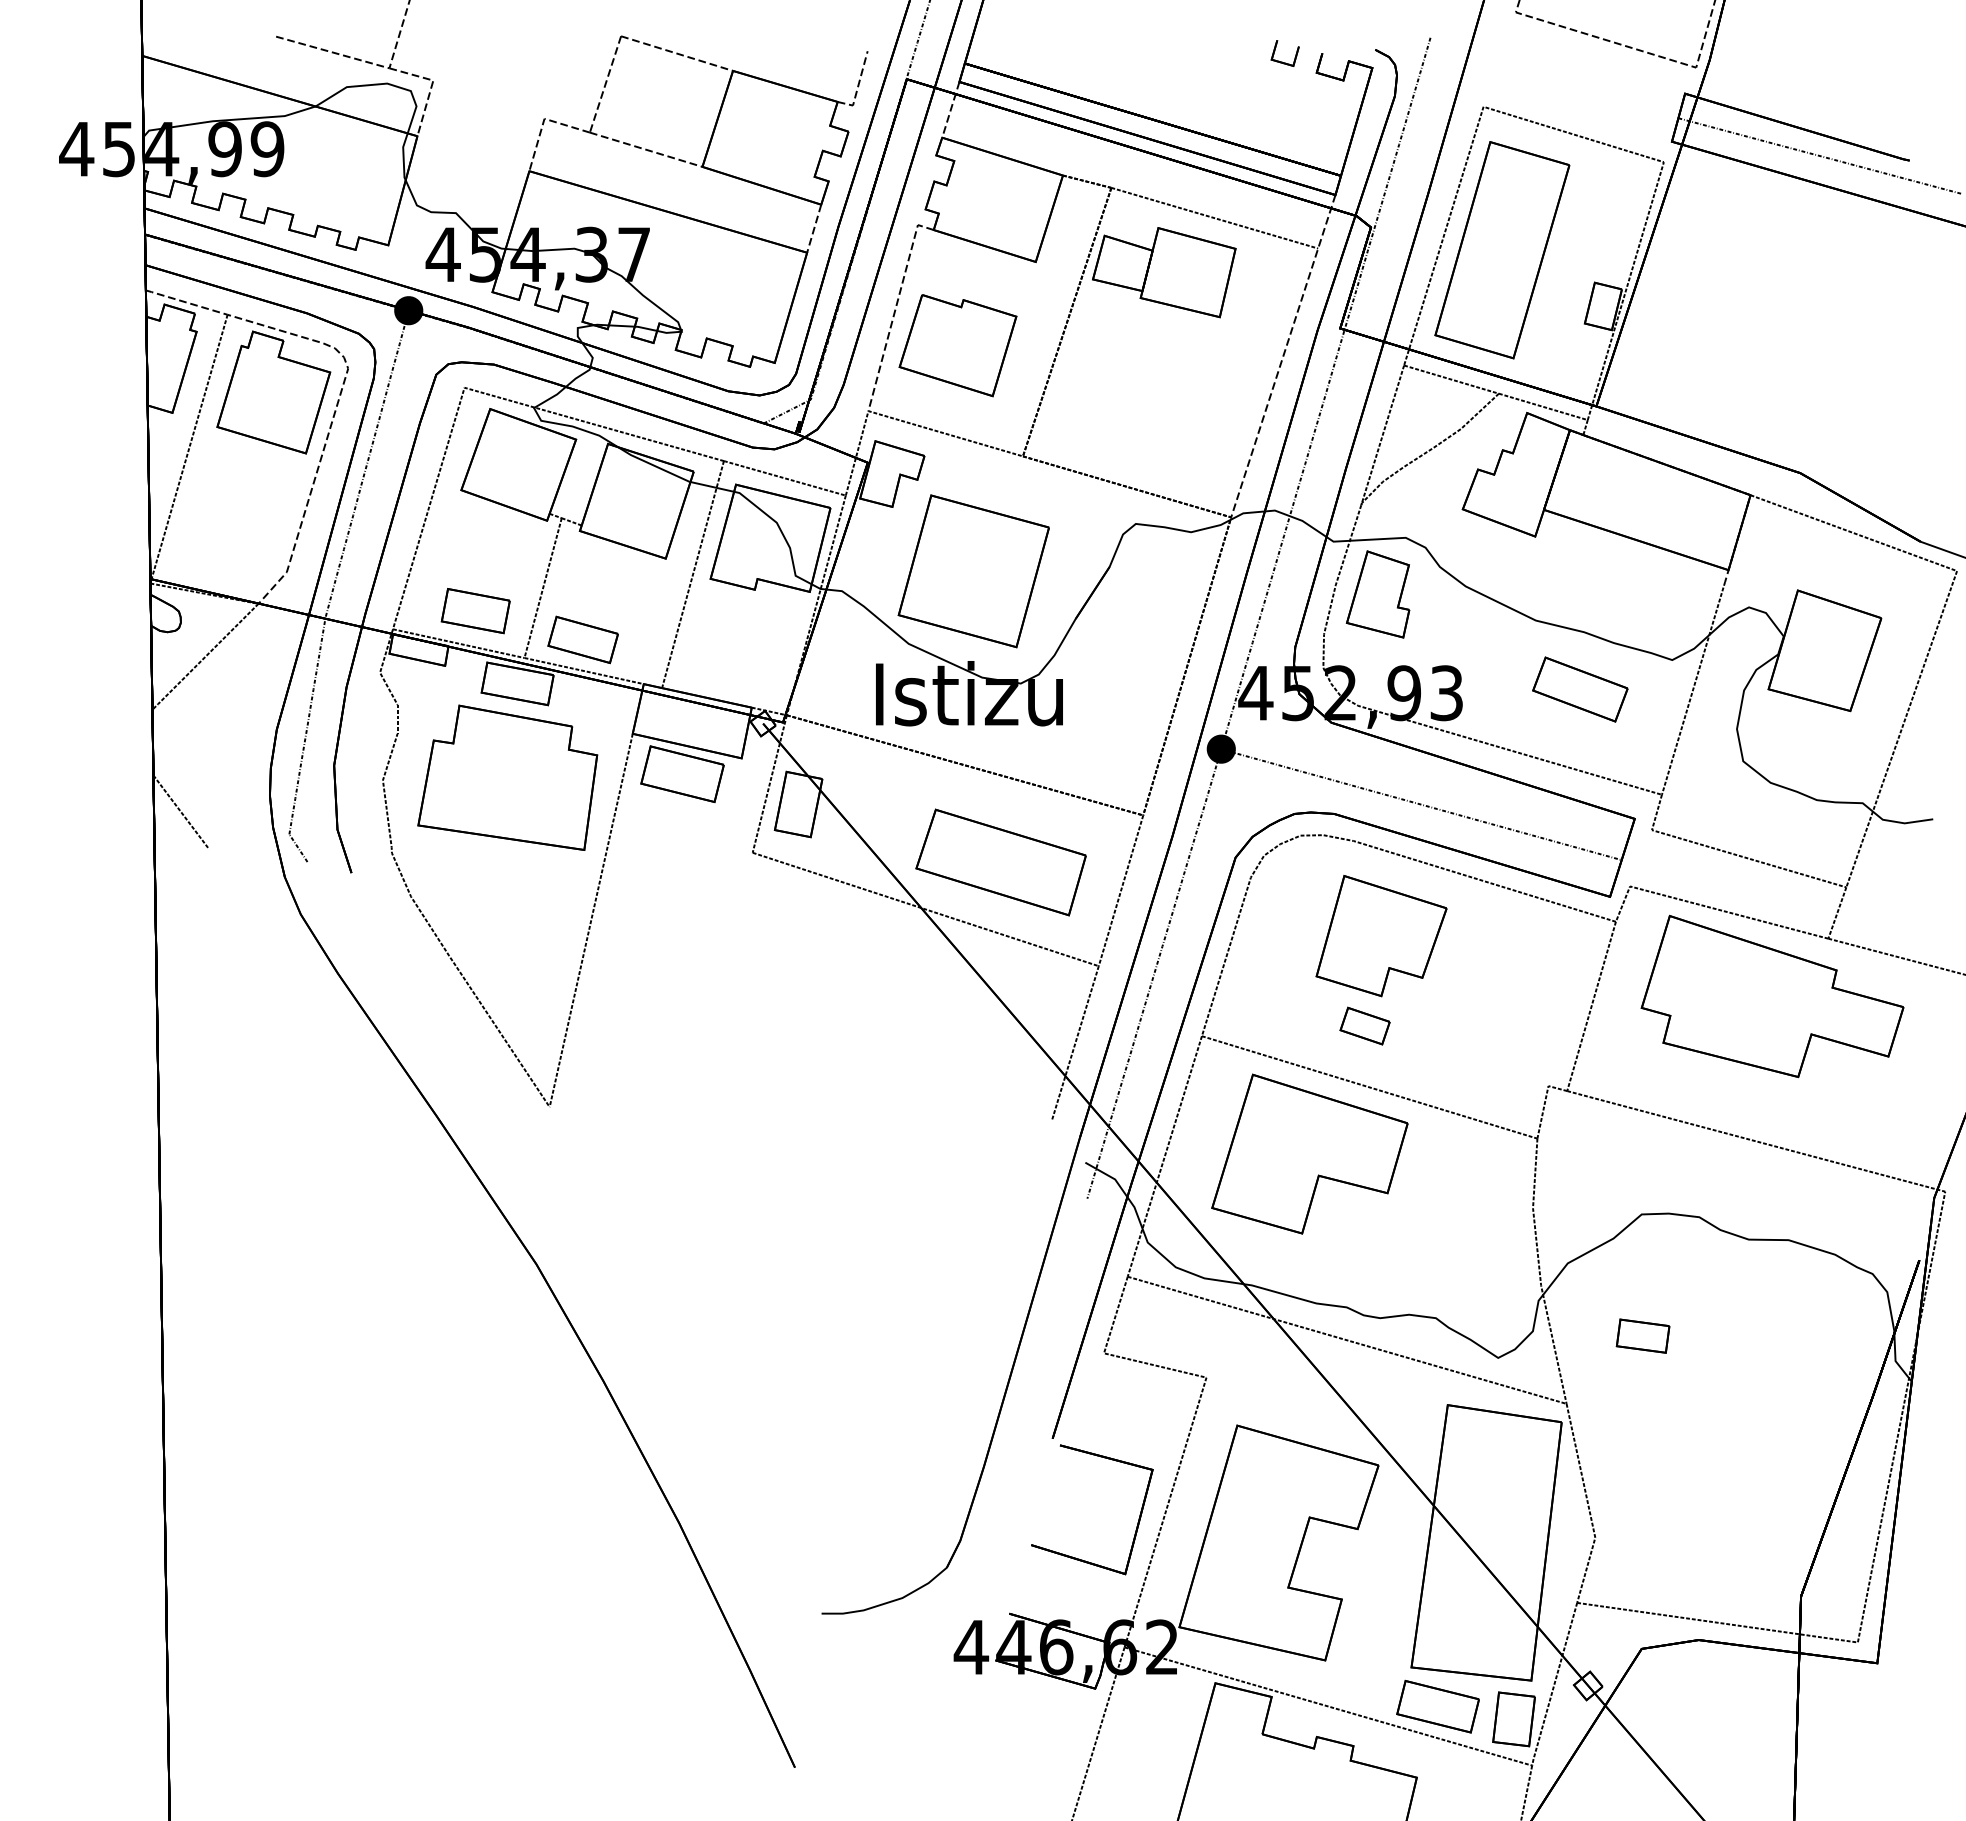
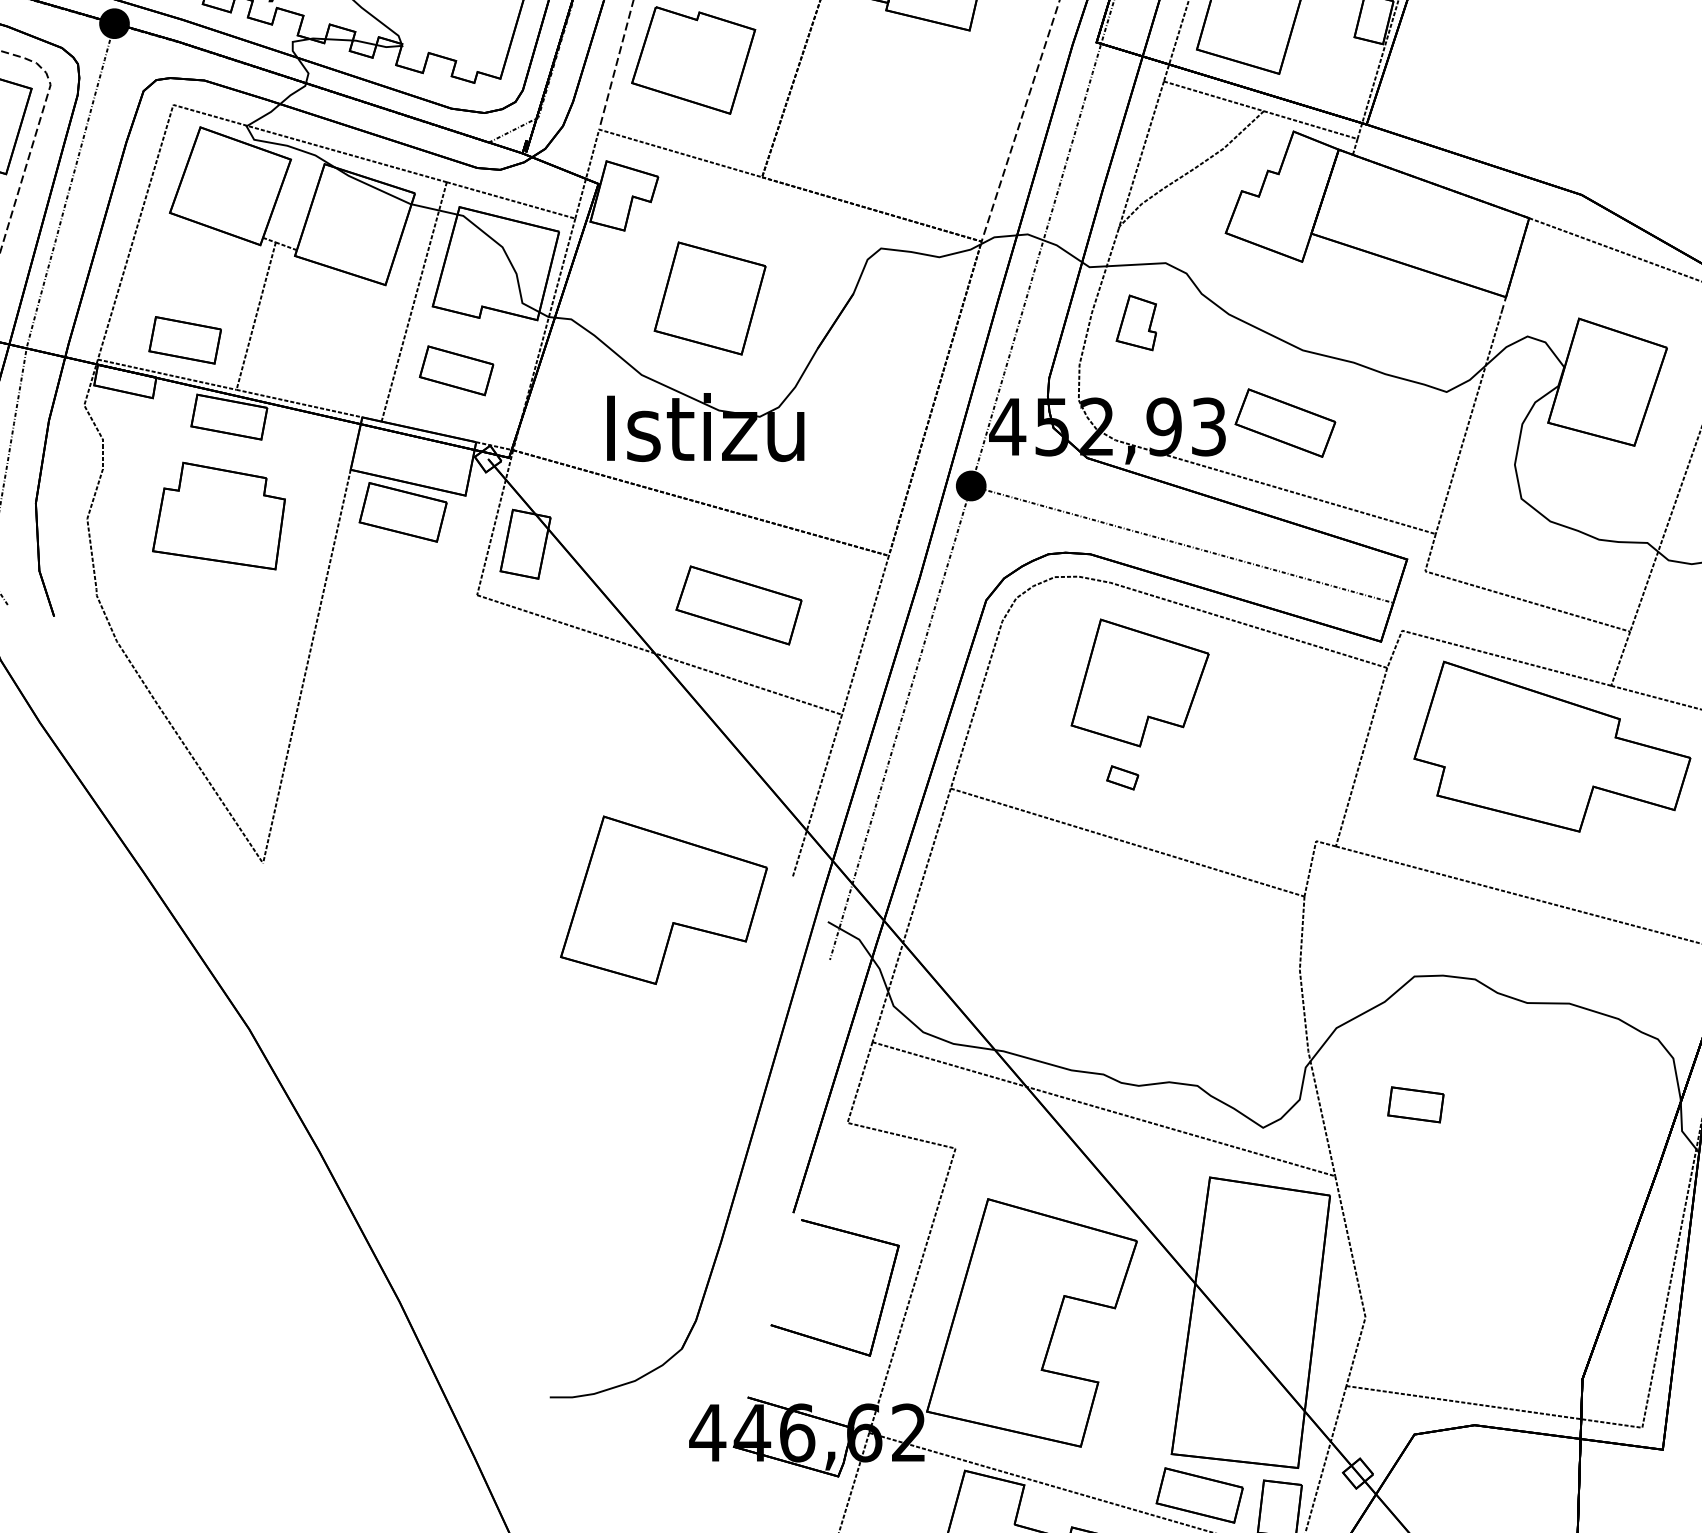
part: (973, 571) -> (709, 298), size x0.7
part: (1377, 594) -> (1135, 322), size x0.6
part: (582, 639) -> (455, 370), moved
part: (1580, 689) -> (1285, 423), moved
part: (507, 777) -> (218, 515), size x0.7
part: (1000, 862) -> (738, 605), size x0.7
part: (1364, 1025) -> (1122, 777), size x0.6
part: (1309, 1153) -> (663, 899), moved

